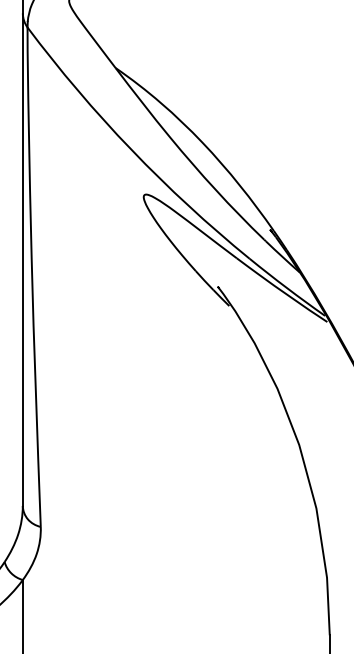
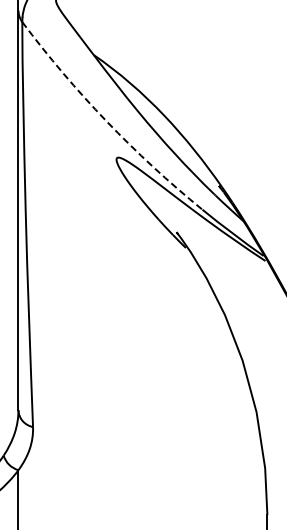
arc: (131, 150) -> (106, 121), solid -> dashed

